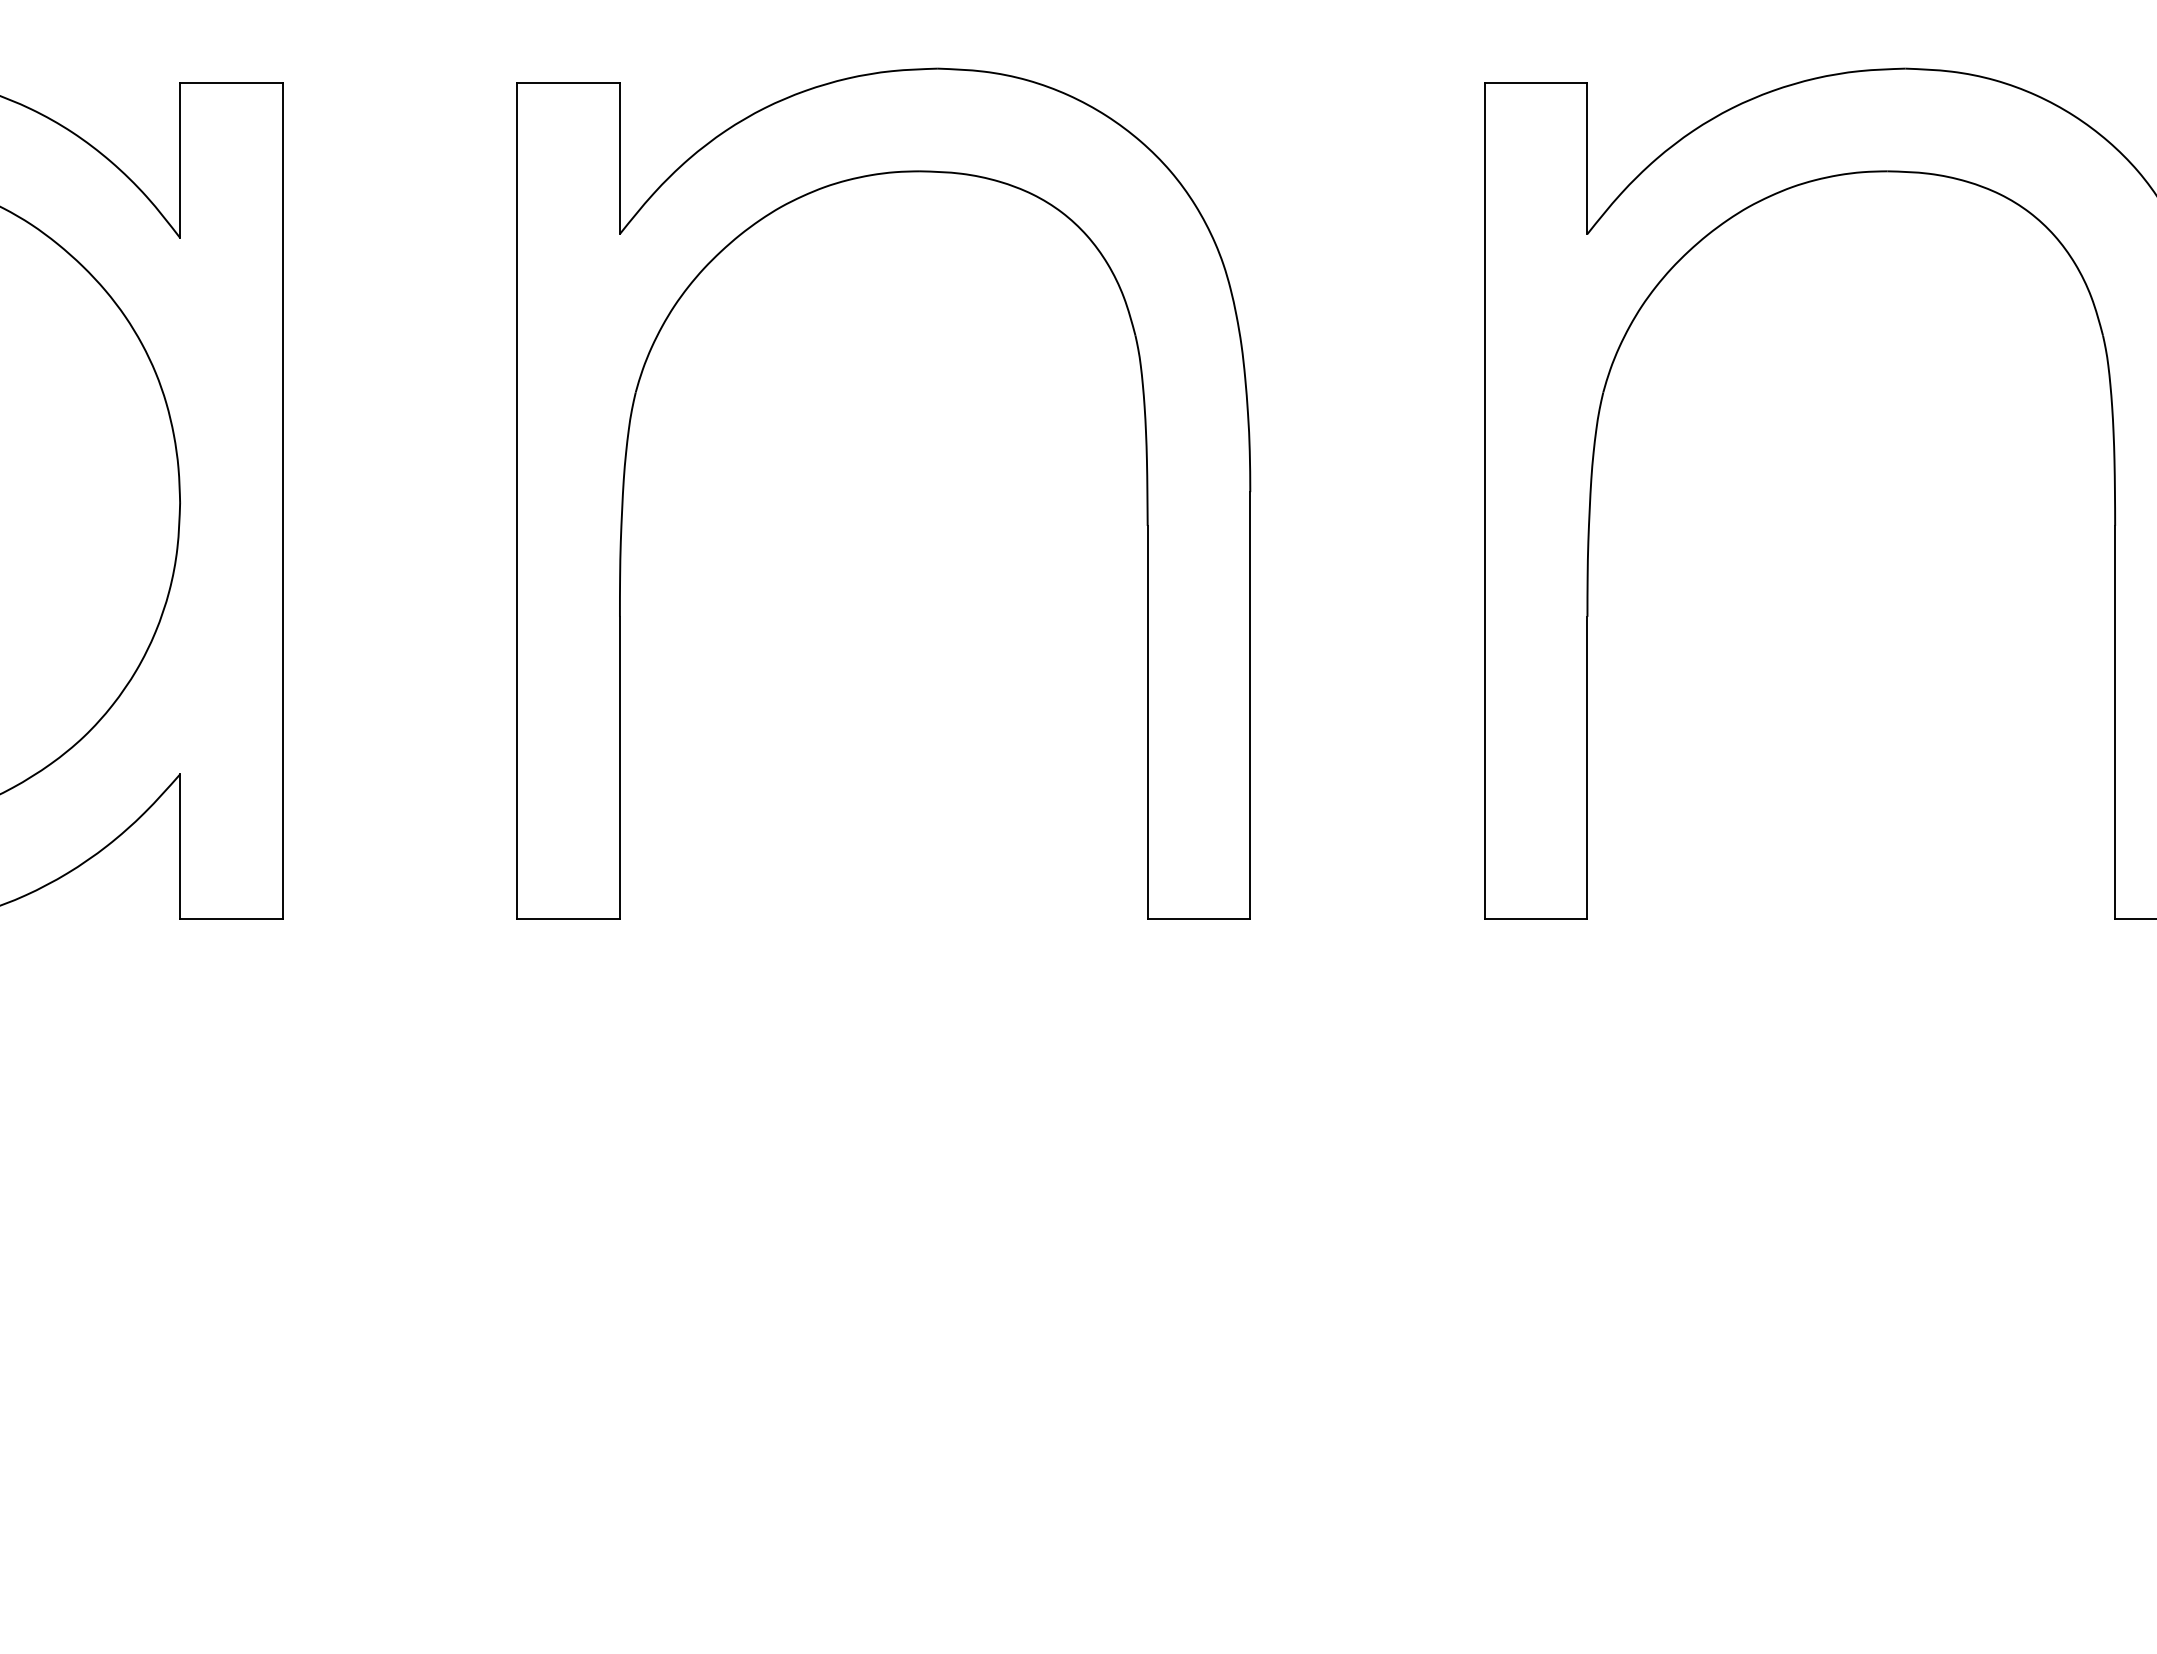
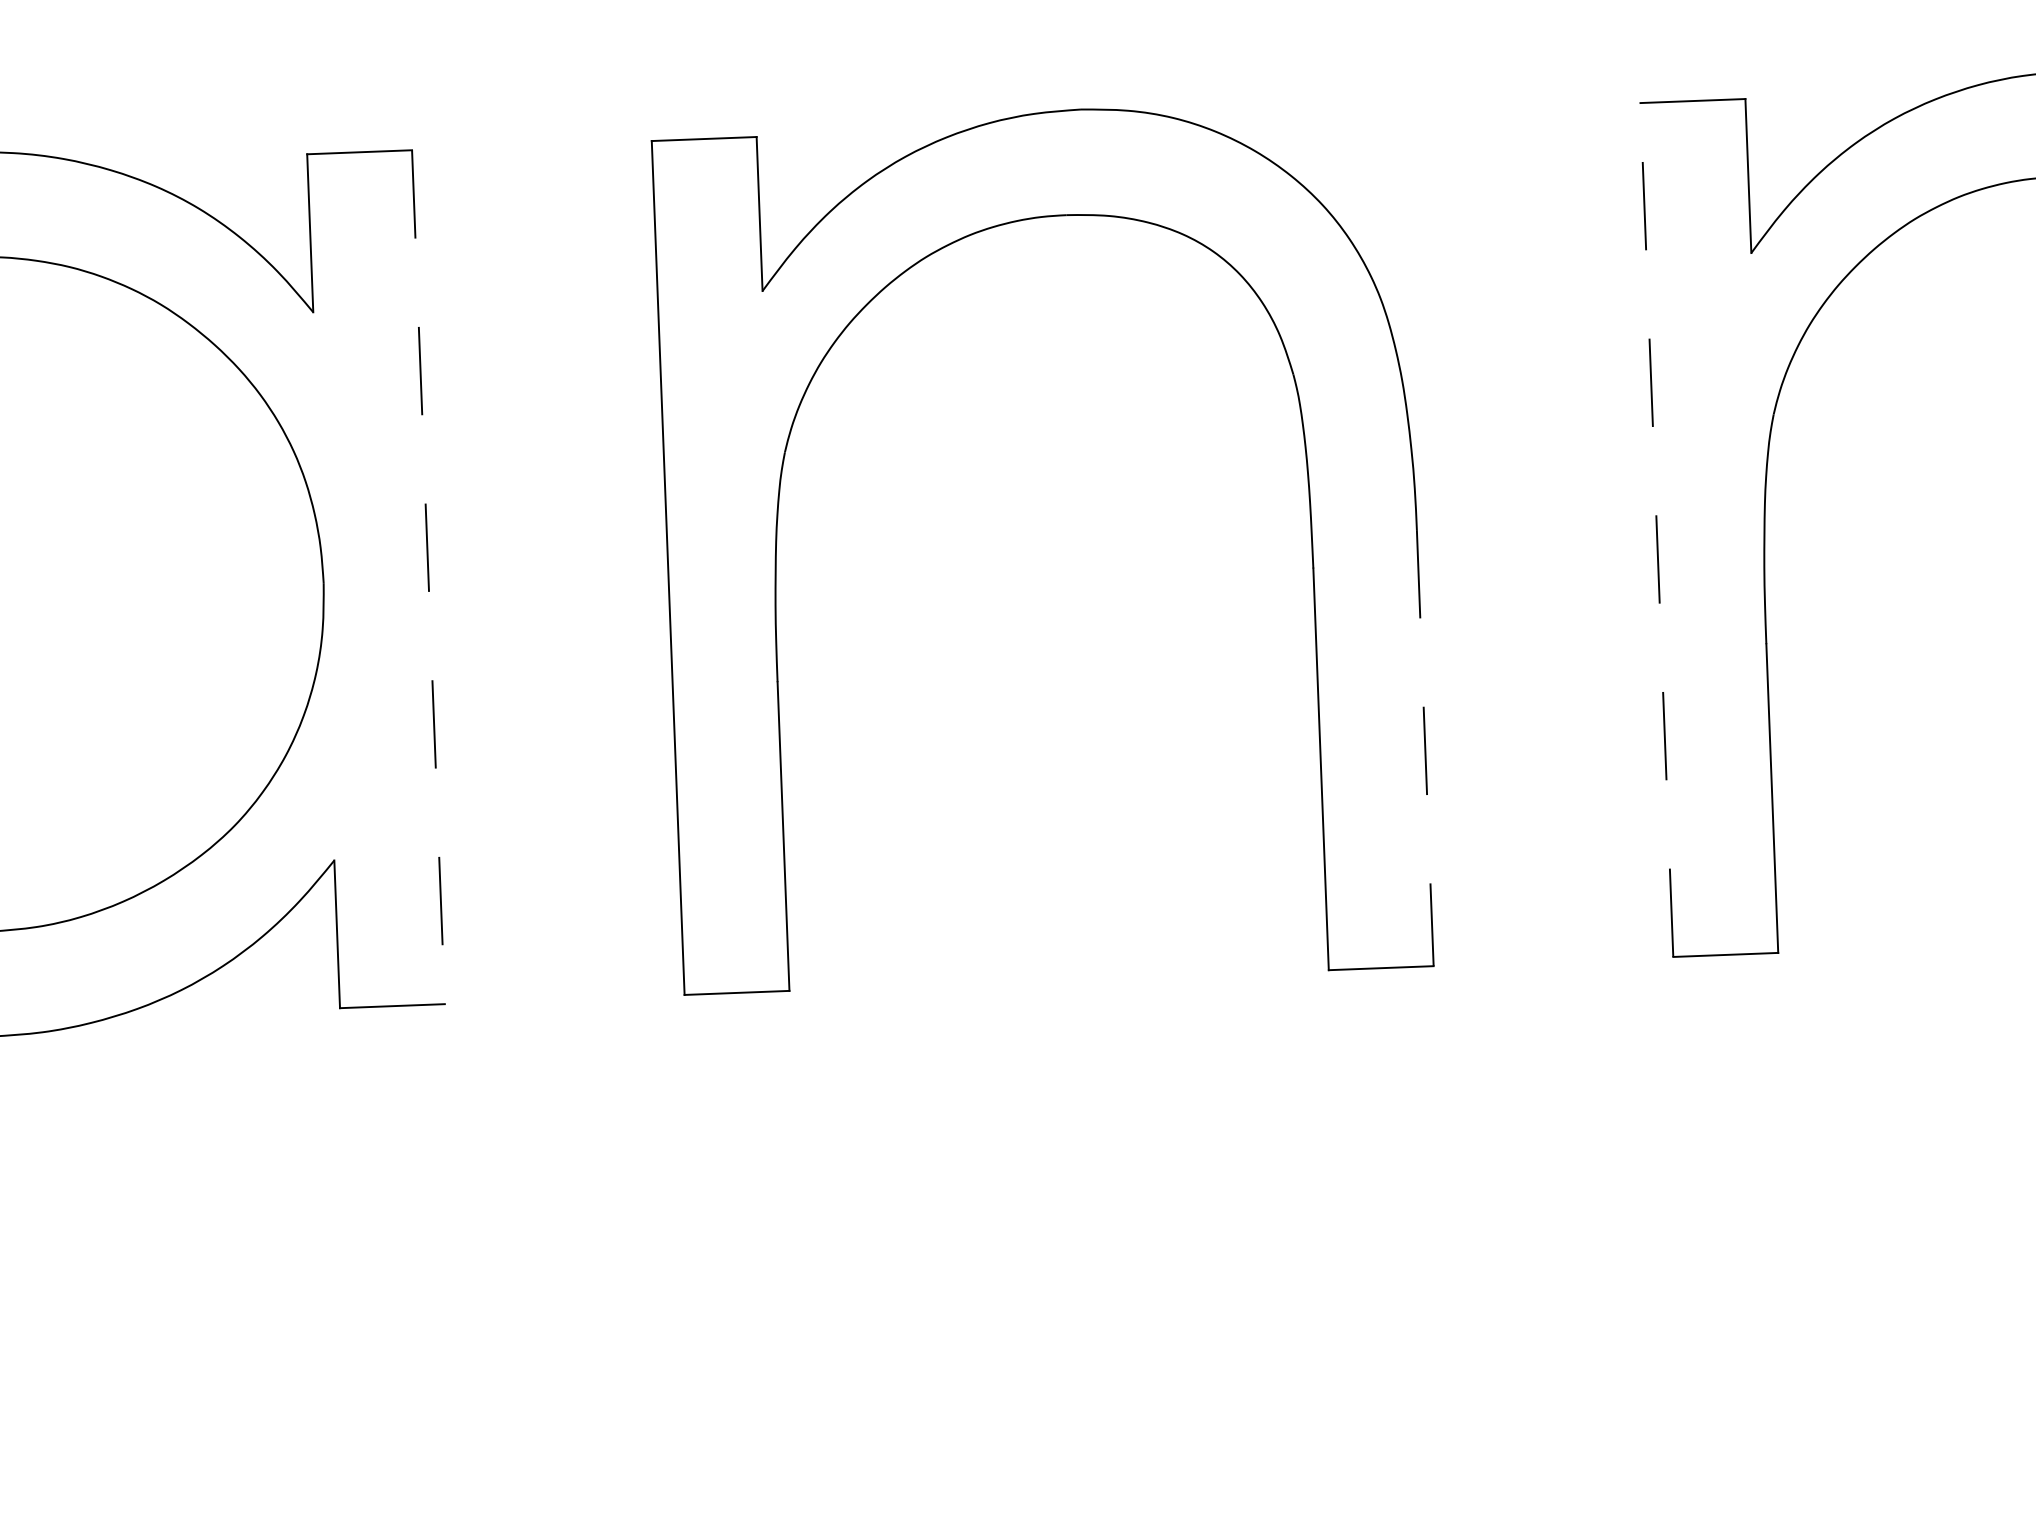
line: (282, 501) -> (428, 577), solid -> dashed
line: (1484, 501) -> (1656, 530), solid -> dashed
line: (1250, 706) -> (1425, 749), solid -> dashed

